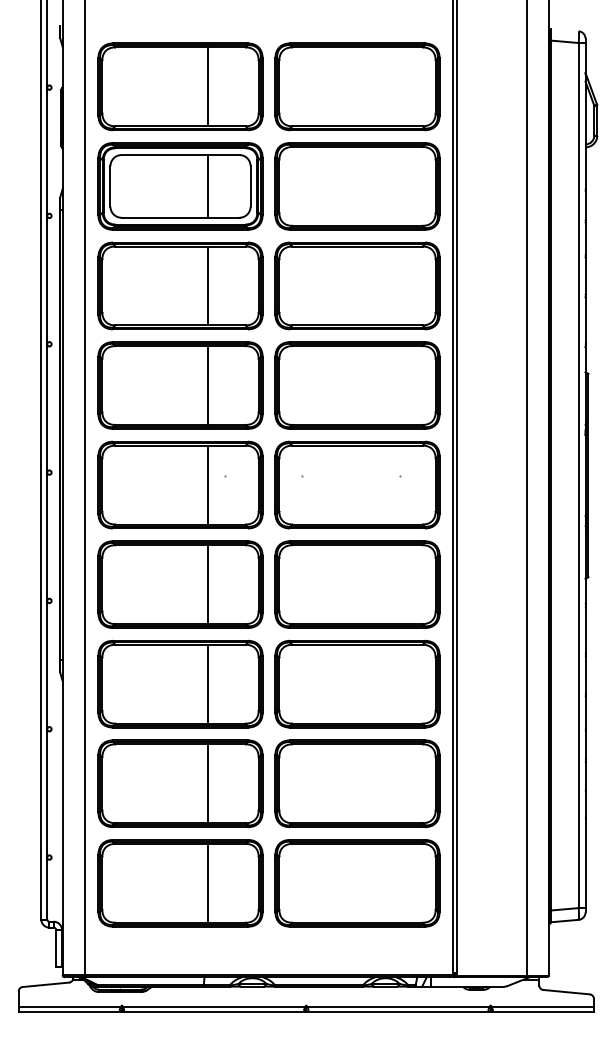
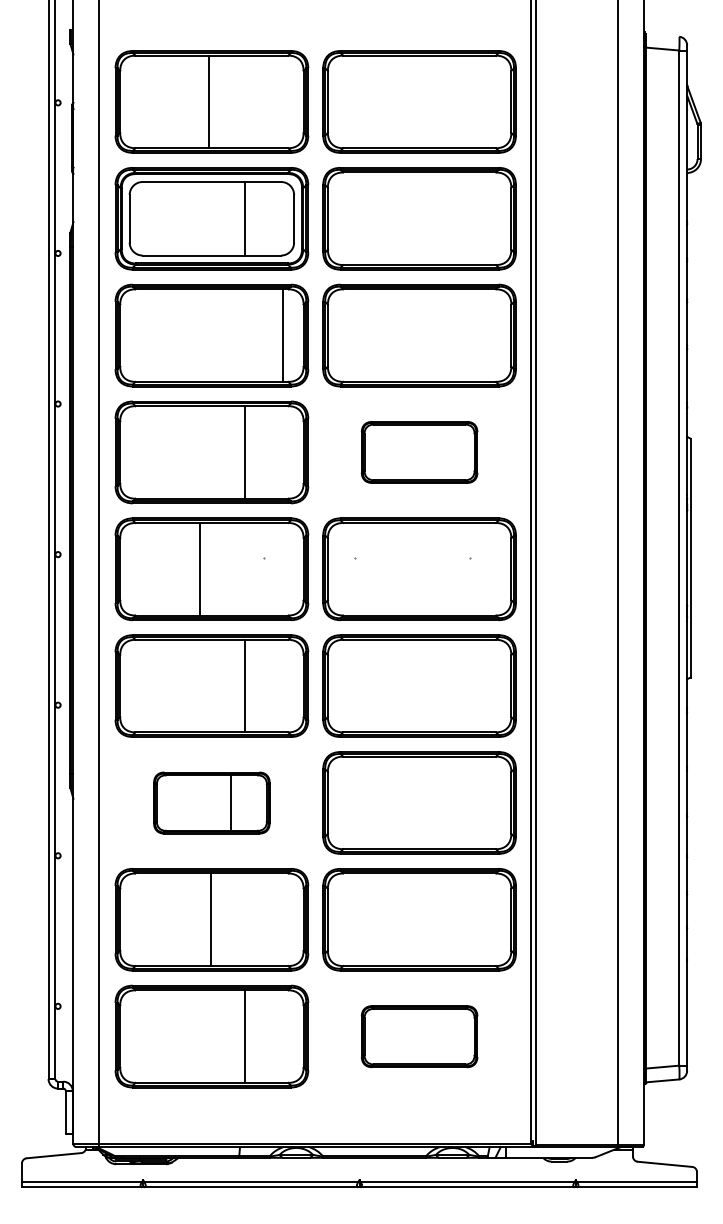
line: (208, 86) -> (209, 101), moved
line: (208, 285) -> (283, 335), moved
part: (357, 385) -> (419, 452), size x0.6
line: (208, 484) -> (200, 568), moved
part: (180, 684) -> (211, 803), size x0.6
line: (208, 783) -> (210, 919), moved
part: (357, 883) -> (419, 1036), size x0.6

